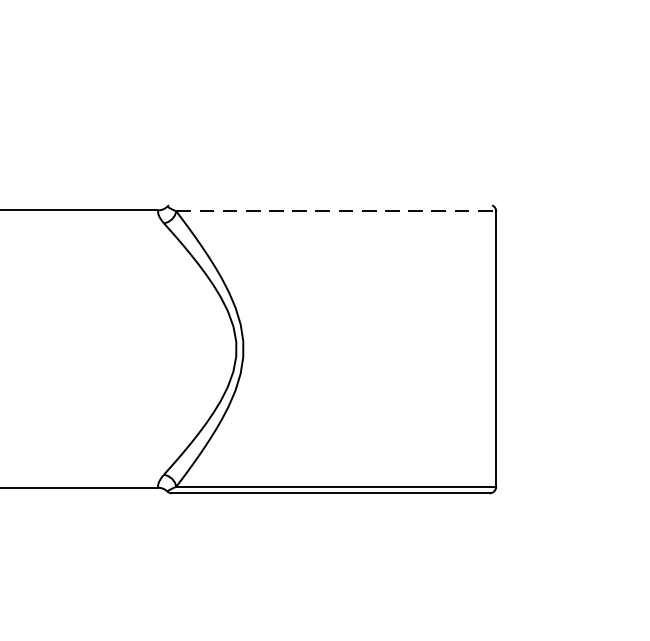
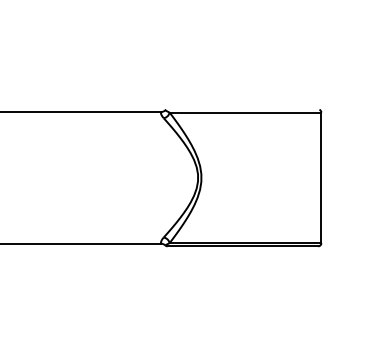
line: (336, 211) -> (245, 112), dashed -> solid

